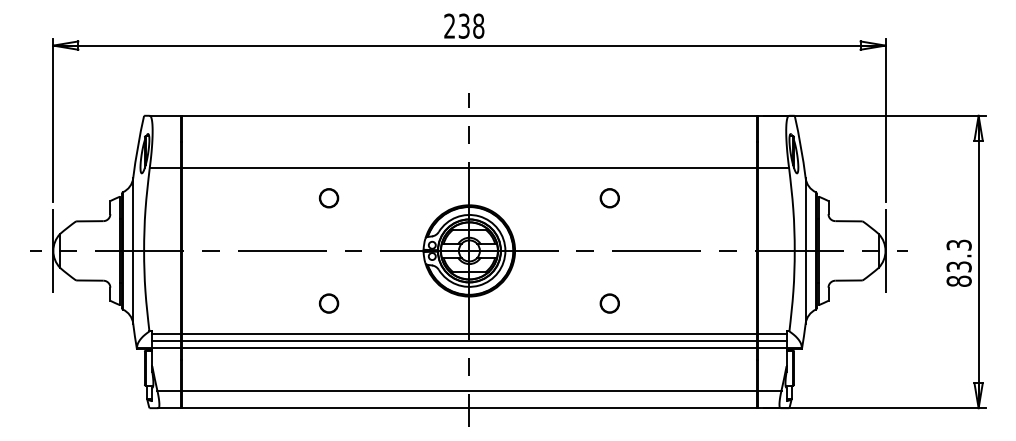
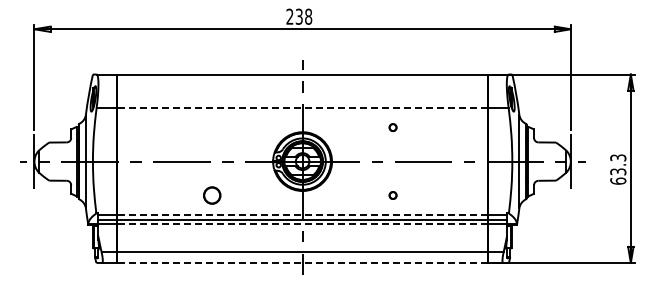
line: (469, 168) -> (302, 108), solid -> dashed
part: (328, 198) -> (211, 127), removed
part: (608, 198) -> (392, 127), size x0.6
text: (959, 280) -> (618, 180), 83.3 -> 63.3
part: (328, 303) -> (211, 195), size x1.4
part: (608, 303) -> (392, 195), size x0.6
line: (469, 334) -> (302, 215), solid -> dashed
line: (469, 348) -> (302, 224), solid -> dashed
line: (469, 407) -> (302, 262), solid -> dashed

